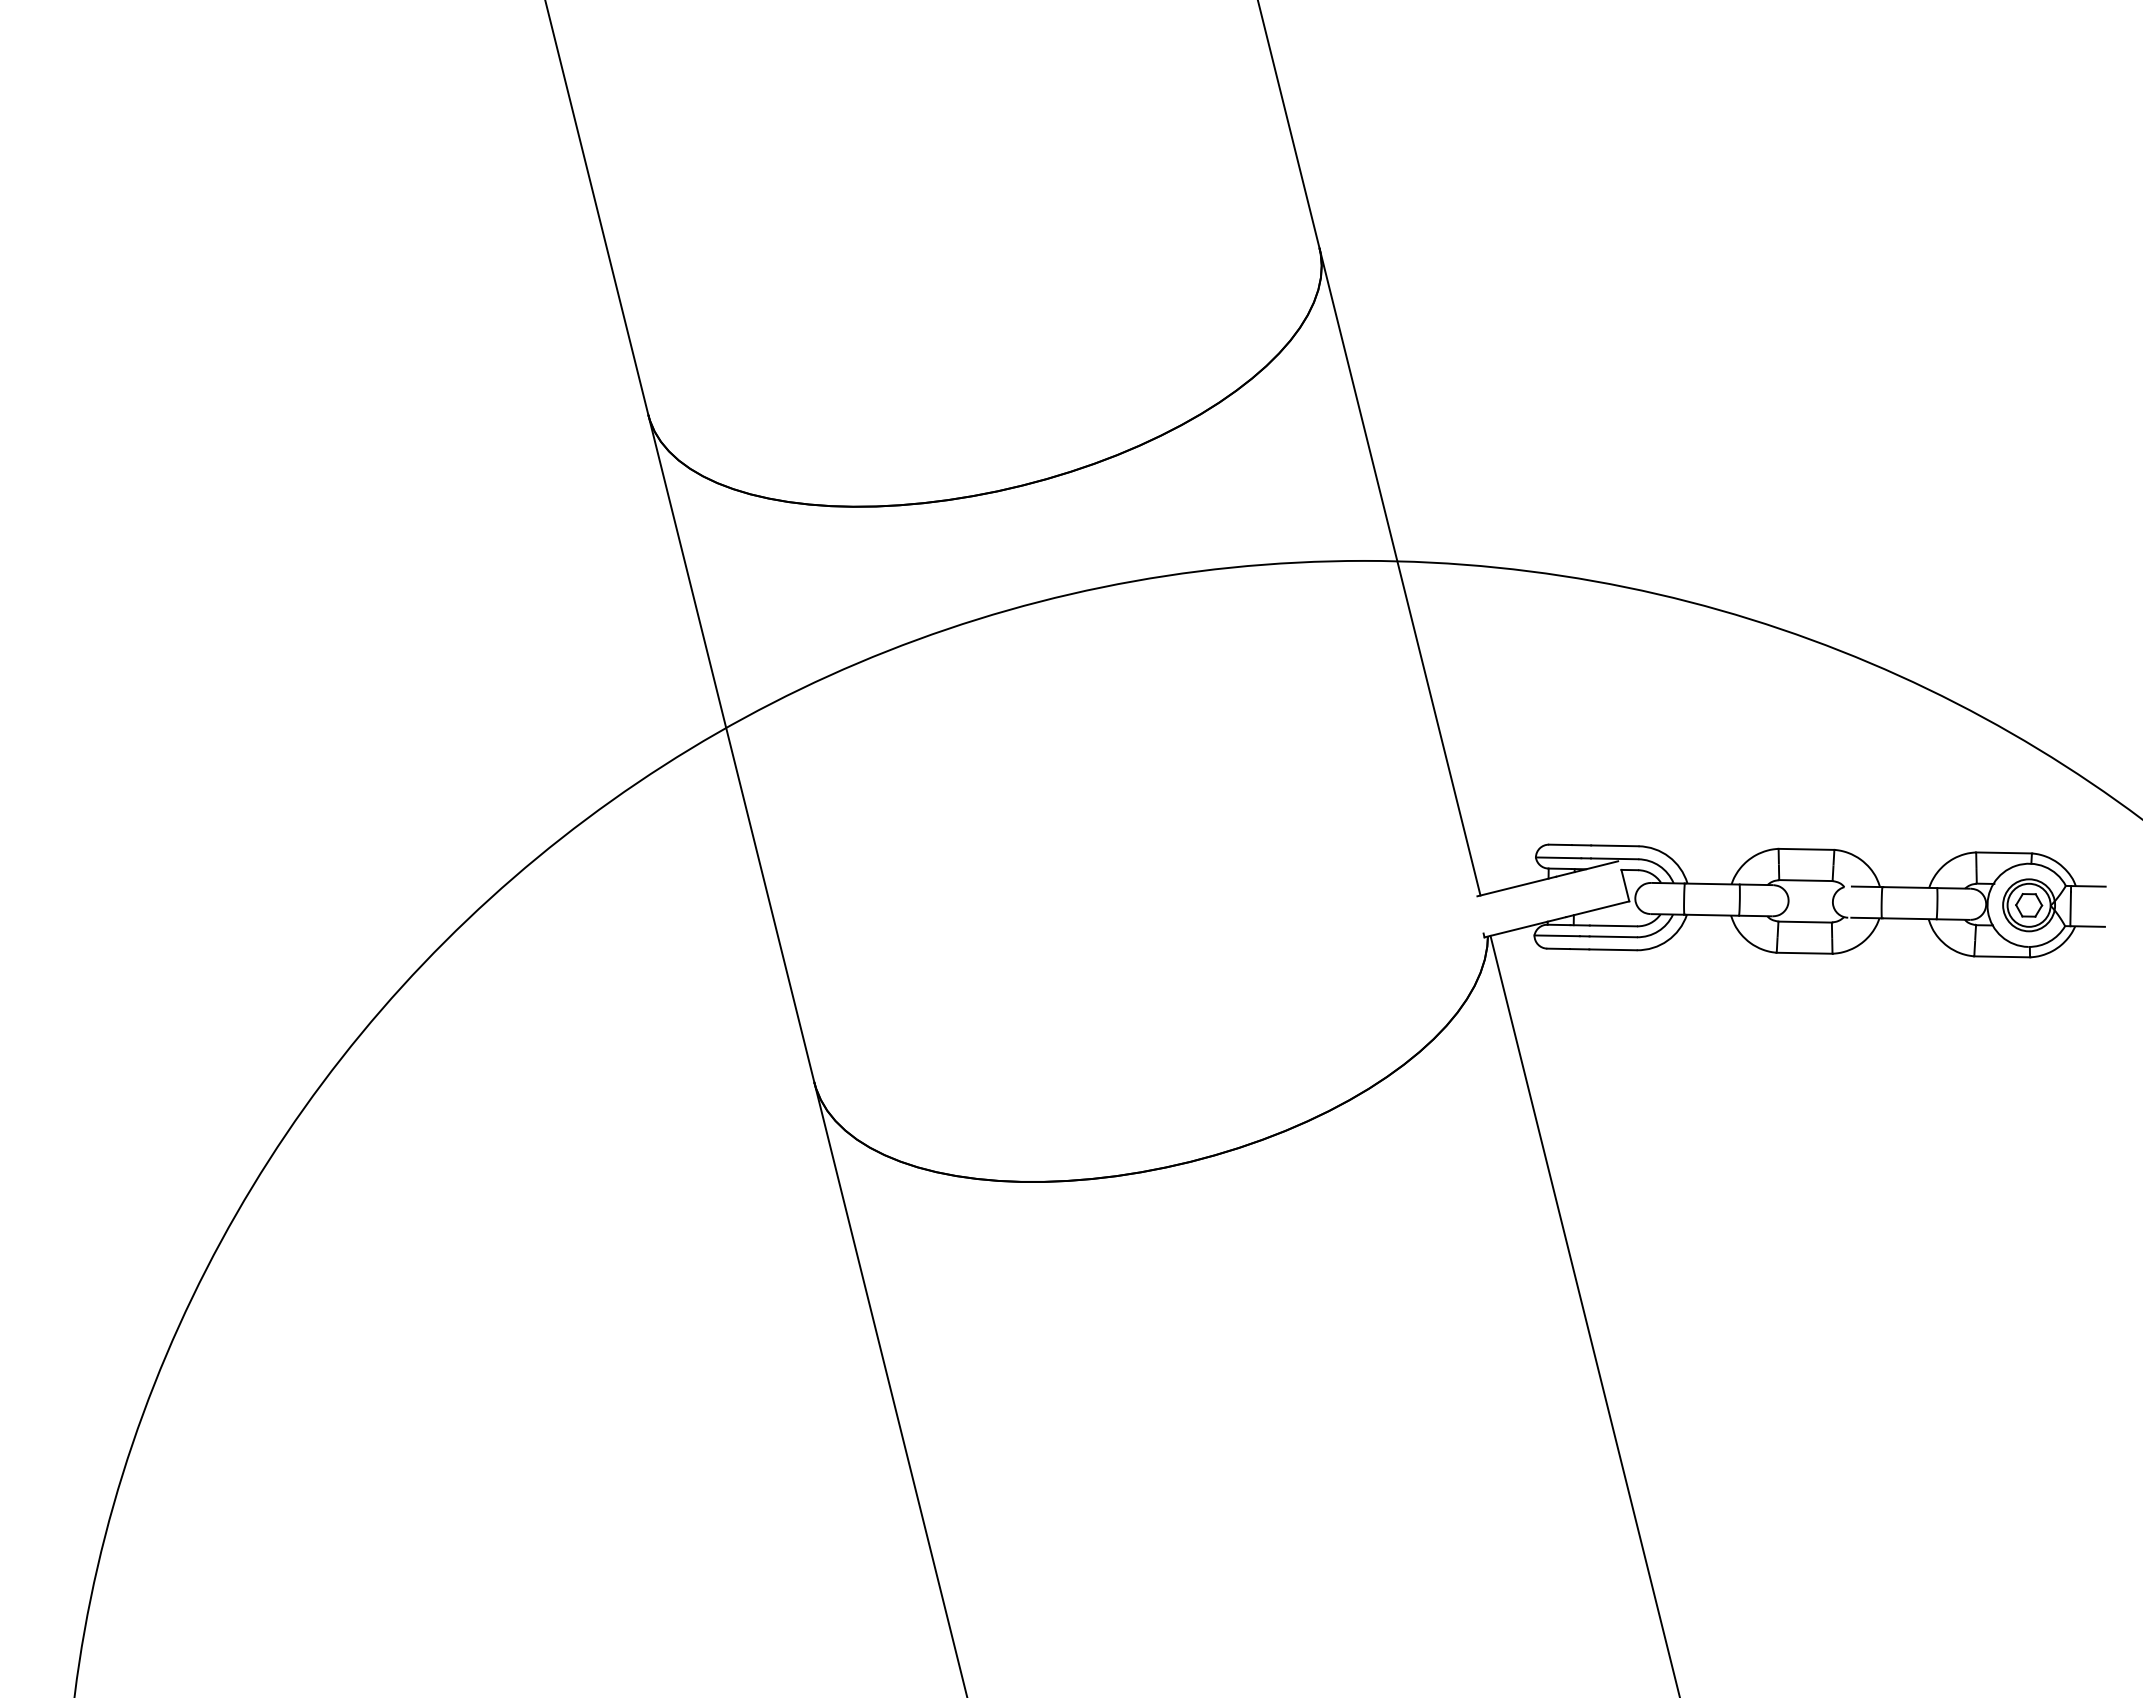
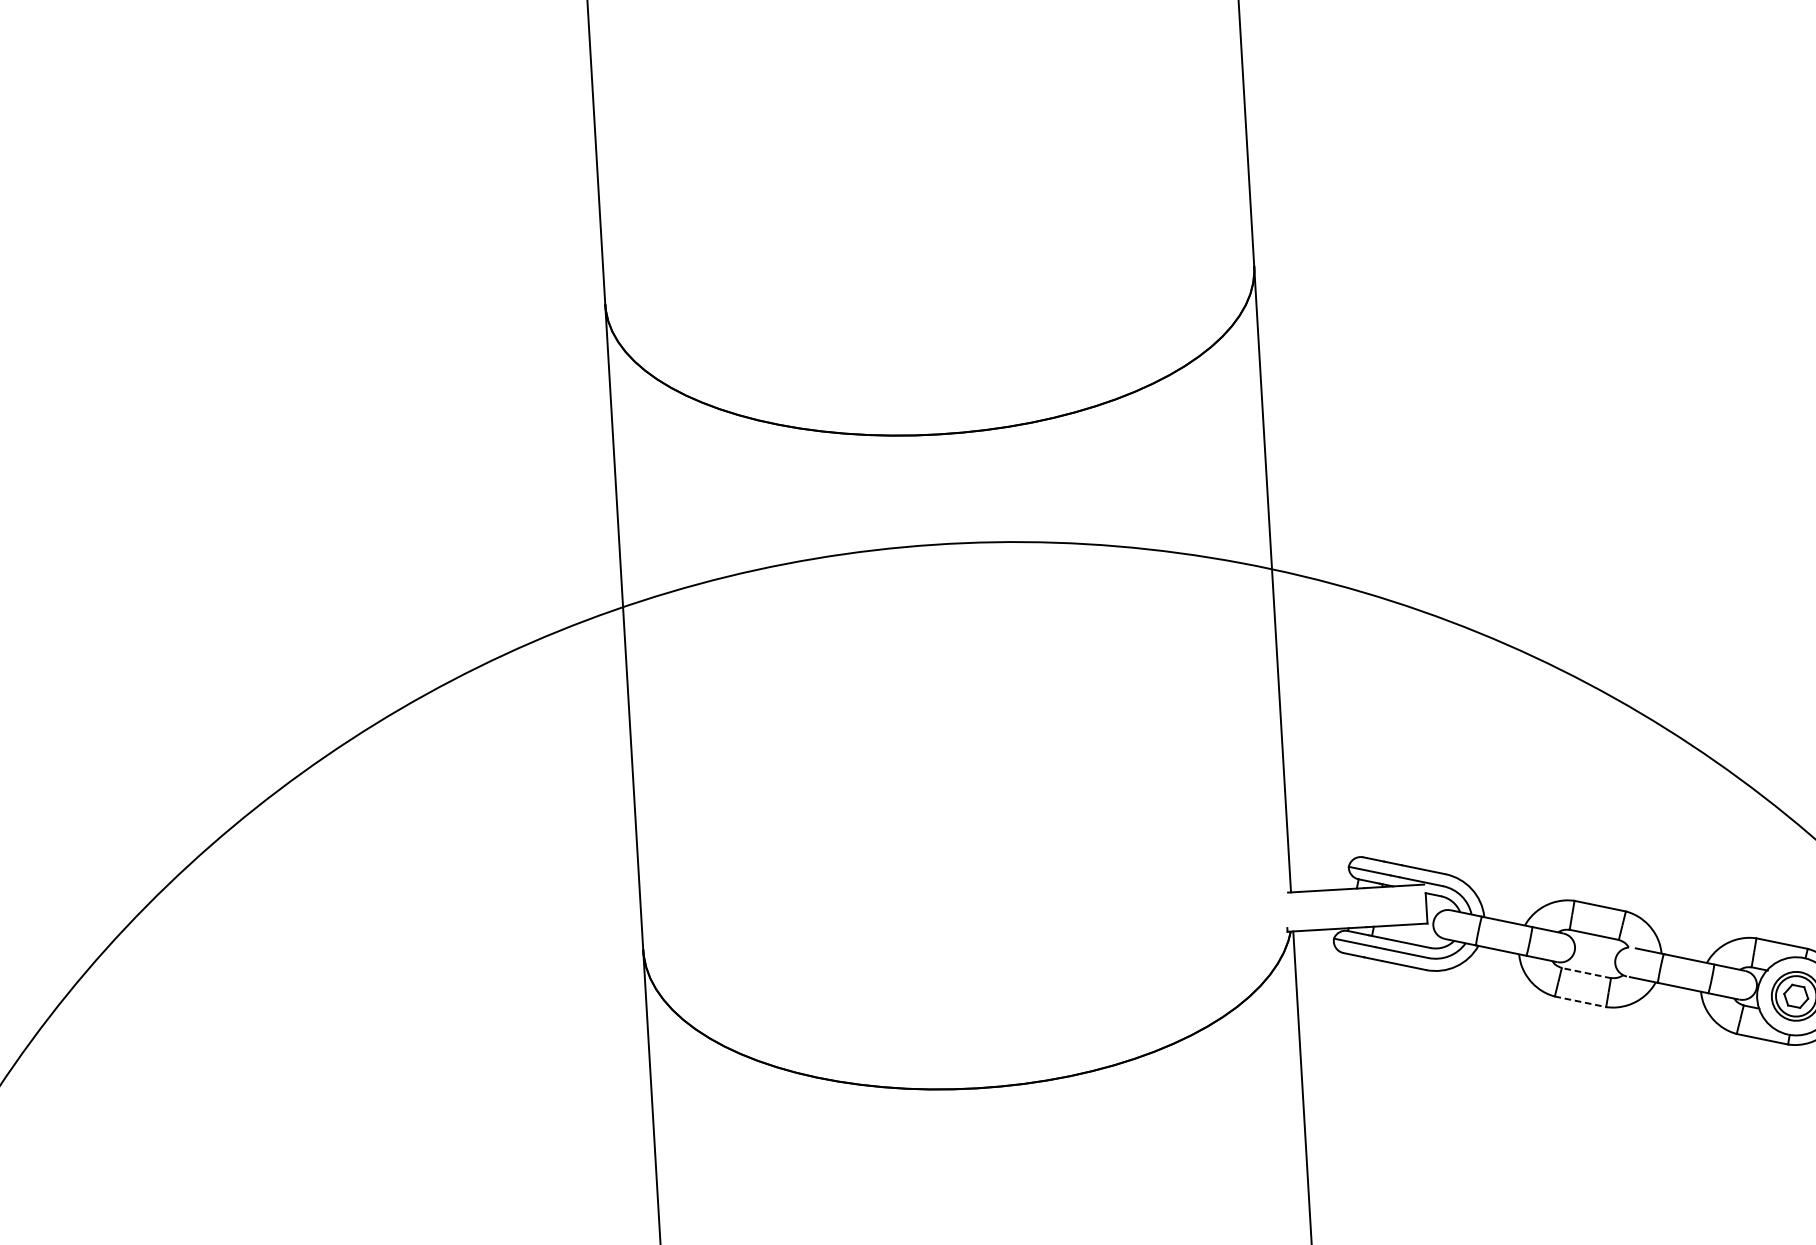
line: (1805, 922) -> (1586, 973), solid -> dashed
line: (1805, 953) -> (1581, 1002), solid -> dashed

